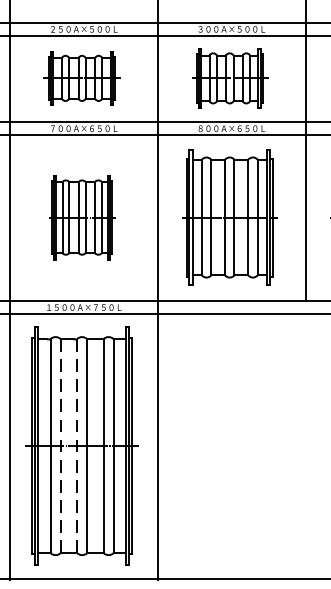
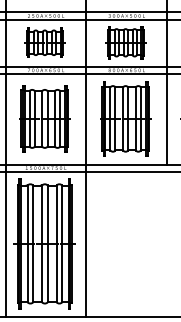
part: (81, 216) -> (44, 118), size x1.43
line: (61, 445) -> (33, 243), dashed -> solid
line: (77, 445) -> (42, 243), dashed -> solid

